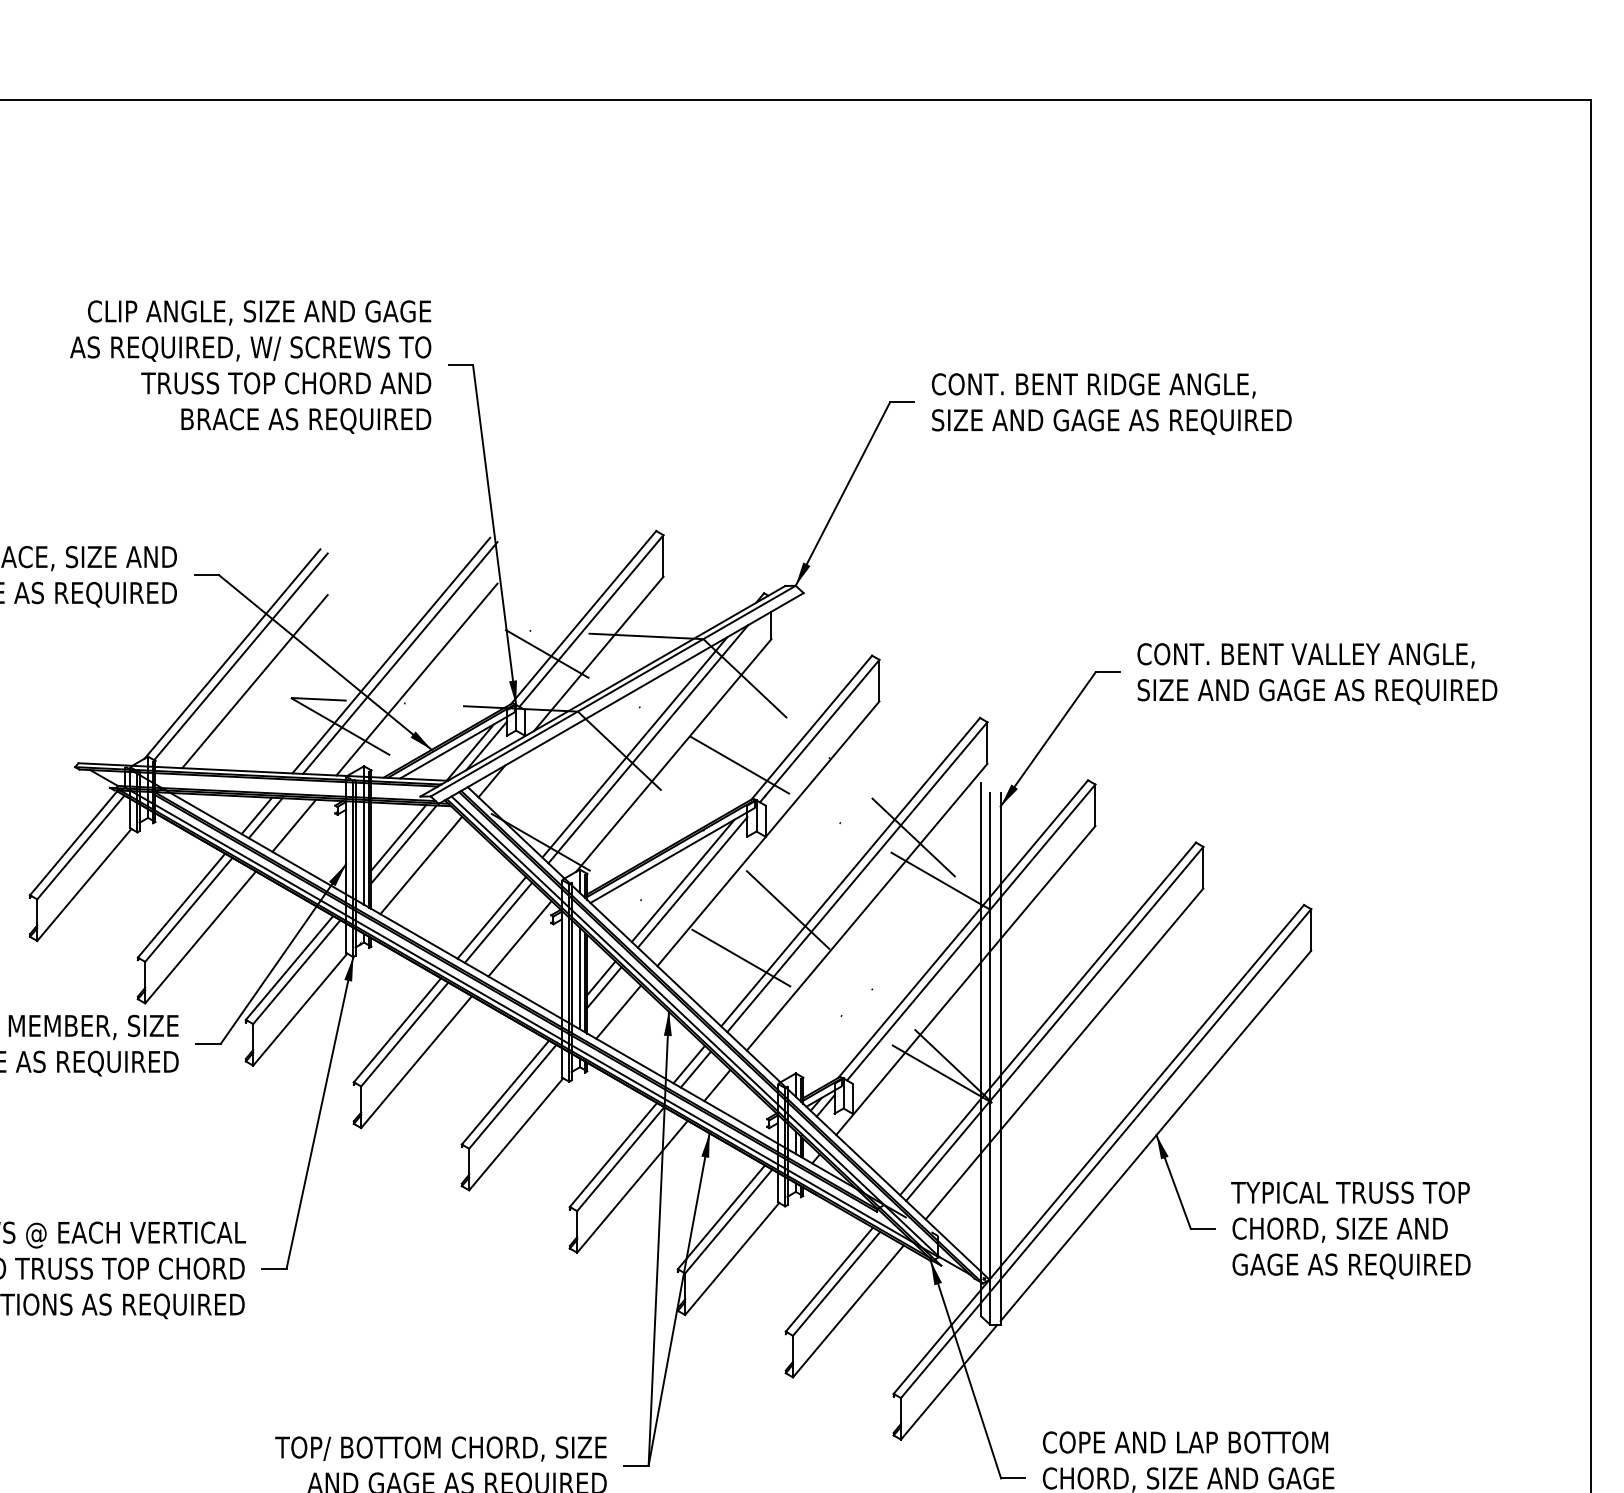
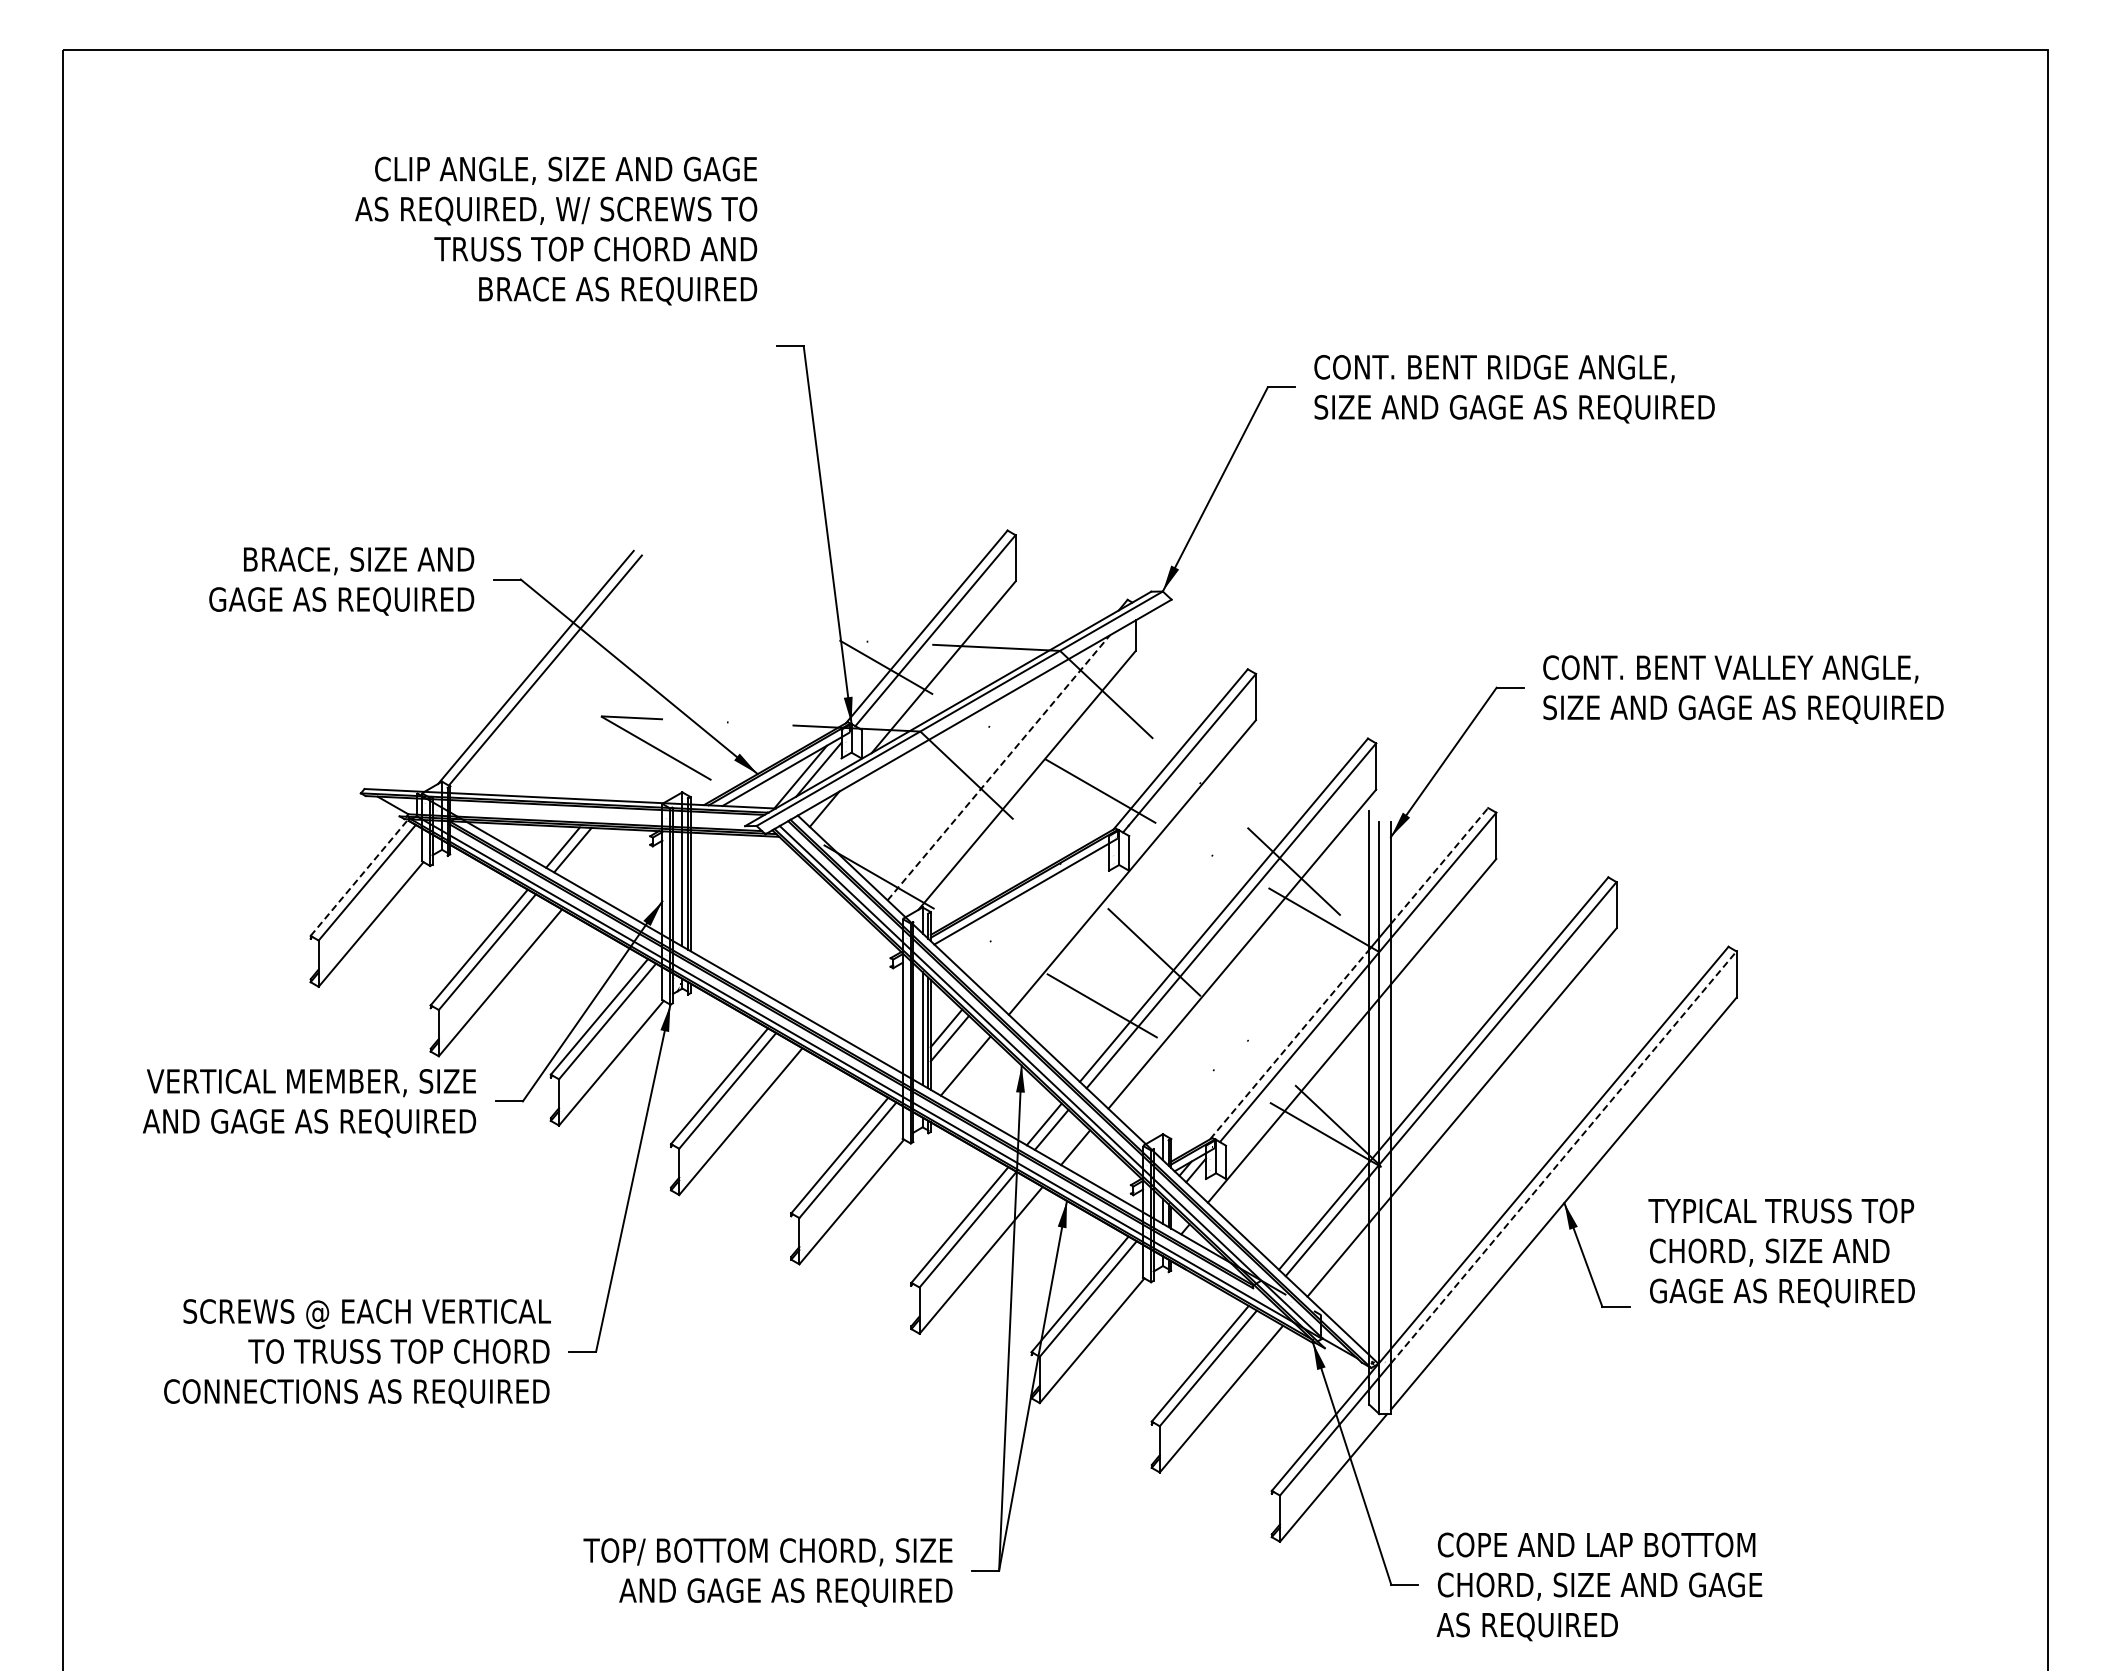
text: (250, 366) -> (556, 230), moved
line: (391, 655) -> (712, 669), removed
line: (400, 657) -> (722, 671), removed
line: (416, 679) -> (740, 695), removed
line: (254, 681) -> (560, 697), removed
line: (648, 743) -> (999, 767), solid -> dashed
line: (634, 747) -> (983, 771), removed
line: (294, 825) -> (604, 858), removed
line: (1044, 831) -> (1439, 865), solid -> dashed
line: (398, 837) -> (720, 871), removed
line: (73, 842) -> (359, 877), solid -> dashed
line: (403, 844) -> (726, 879), removed
line: (420, 865) -> (745, 902), removed
line: (683, 880) -> (1037, 919), removed
line: (693, 882) -> (1048, 921), removed
line: (491, 917) -> (824, 960), removed
line: (498, 922) -> (831, 966), removed
line: (519, 938) -> (855, 984), removed
line: (909, 992) -> (1289, 1044), solid -> dashed
line: (1155, 1094) -> (1563, 1157), solid -> dashed
text: (1350, 1230) -> (1781, 1252), moved

